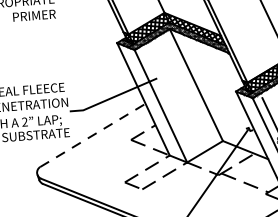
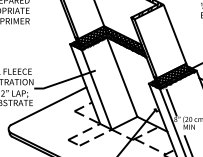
line: (93, 134) -> (49, 105), dashed -> solid

